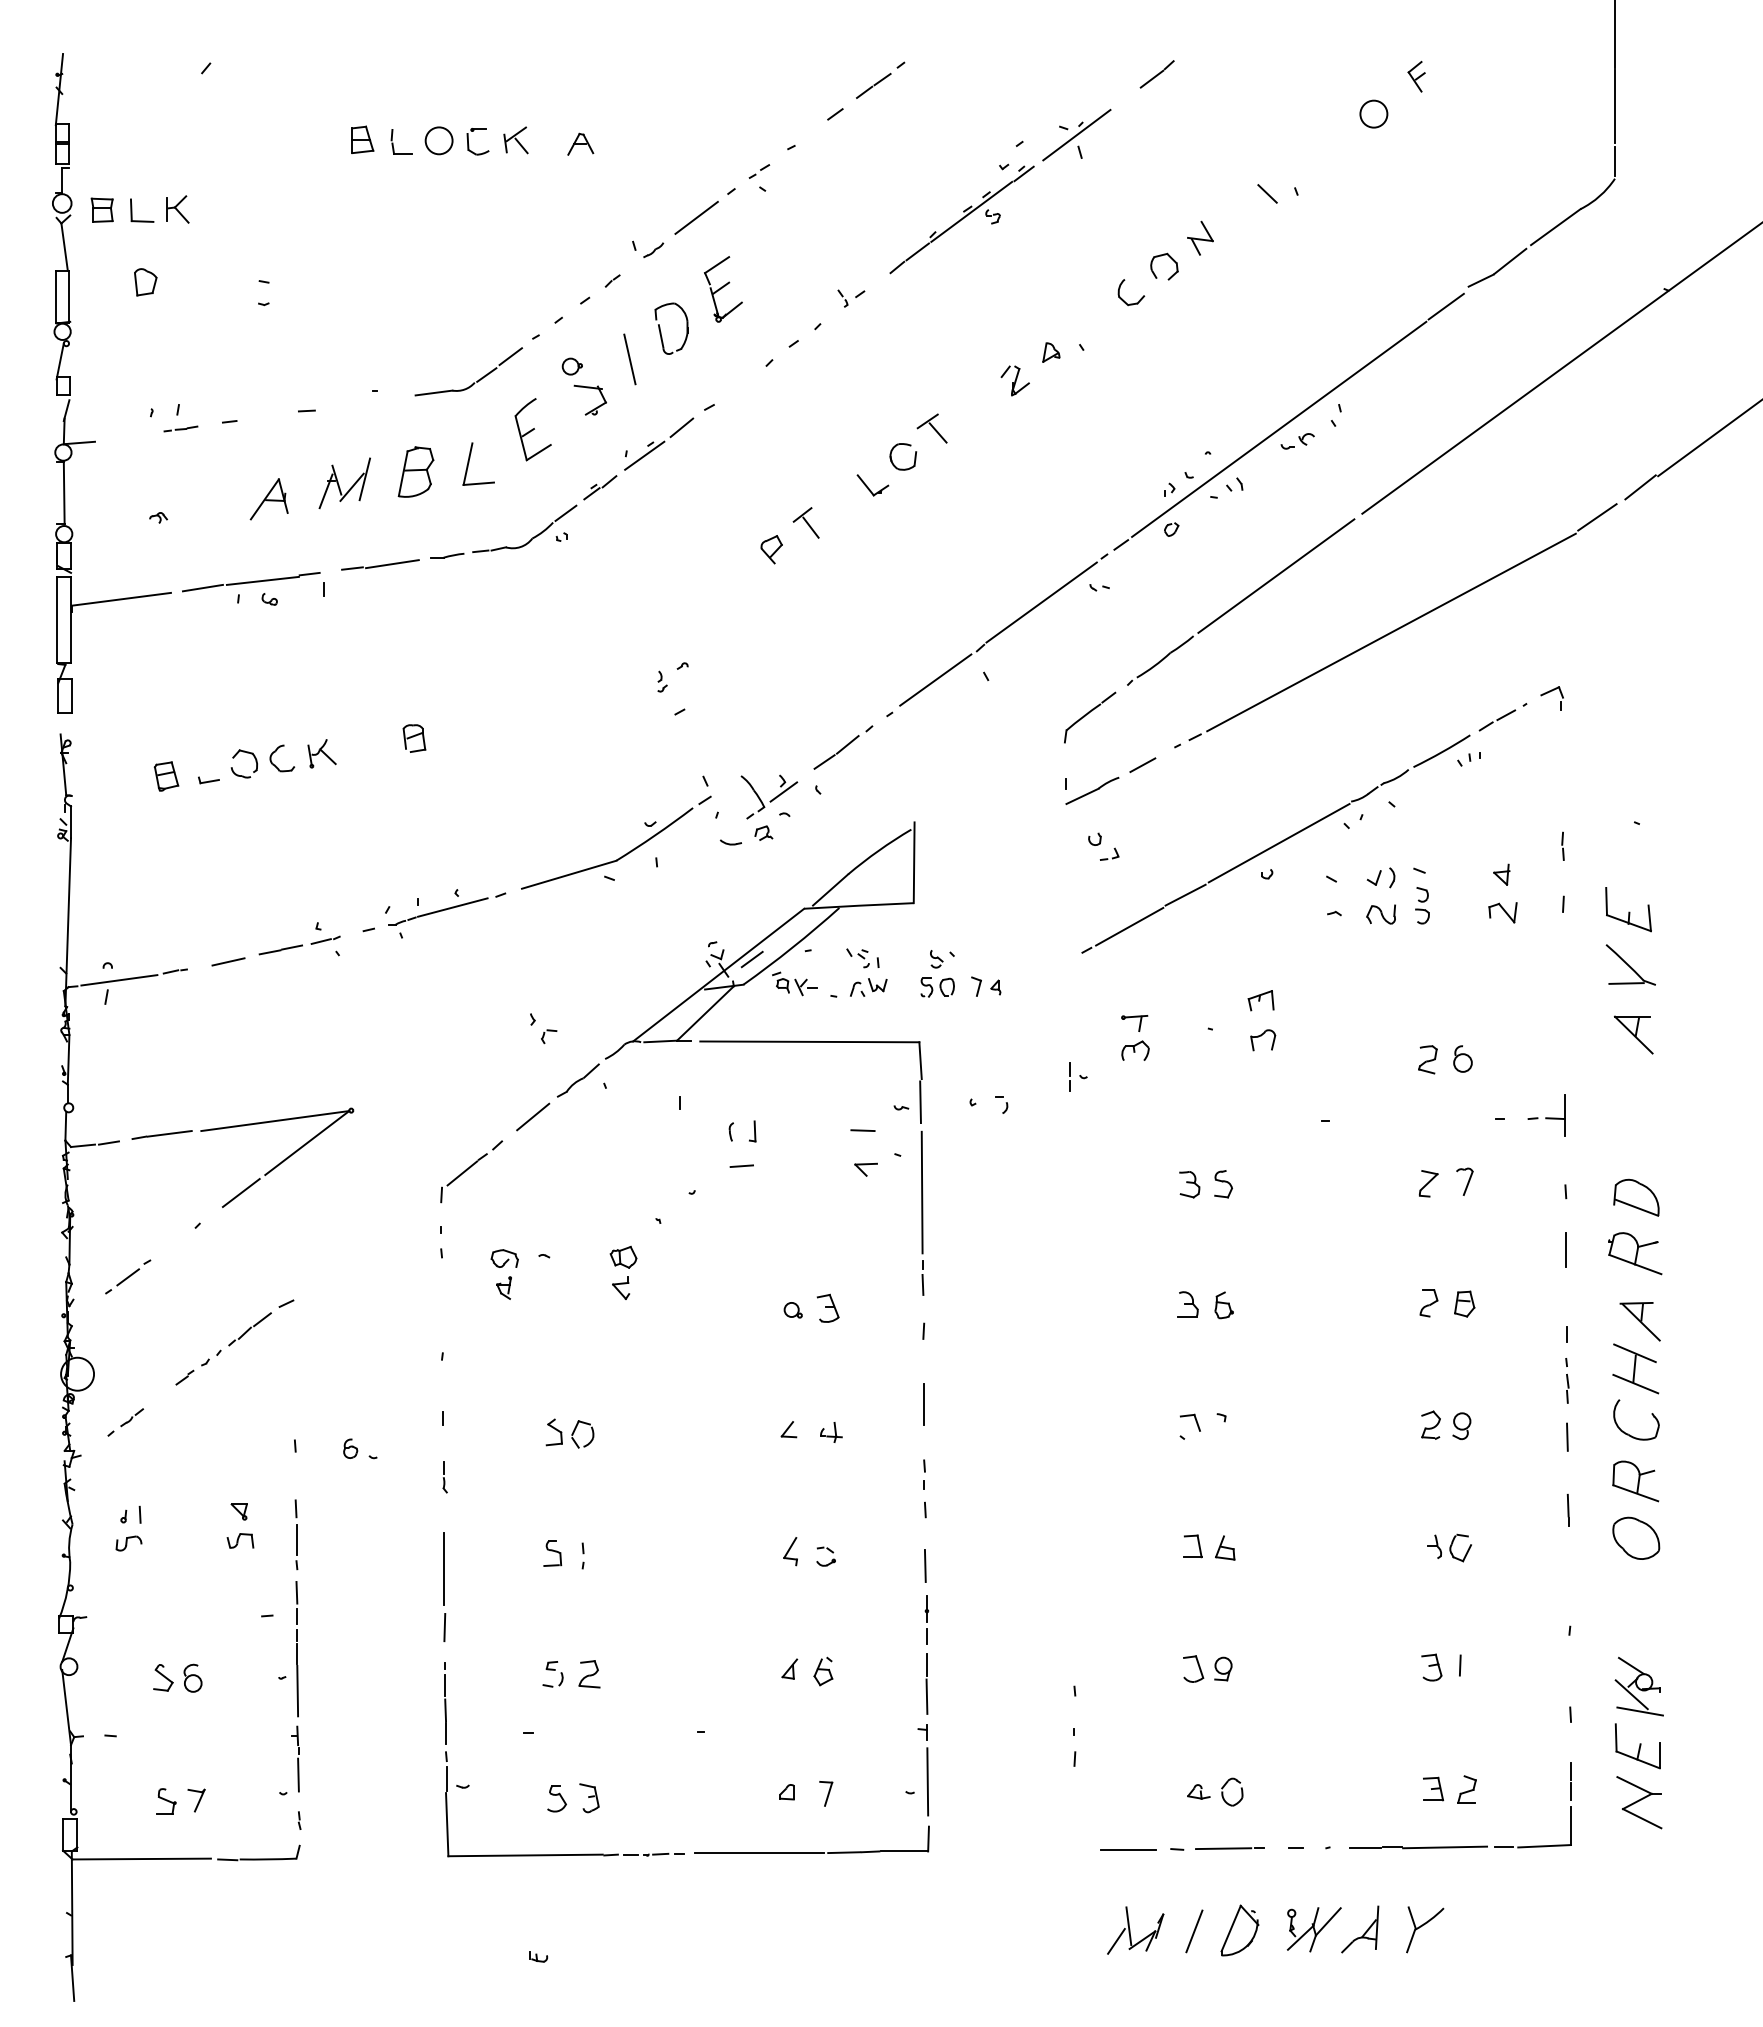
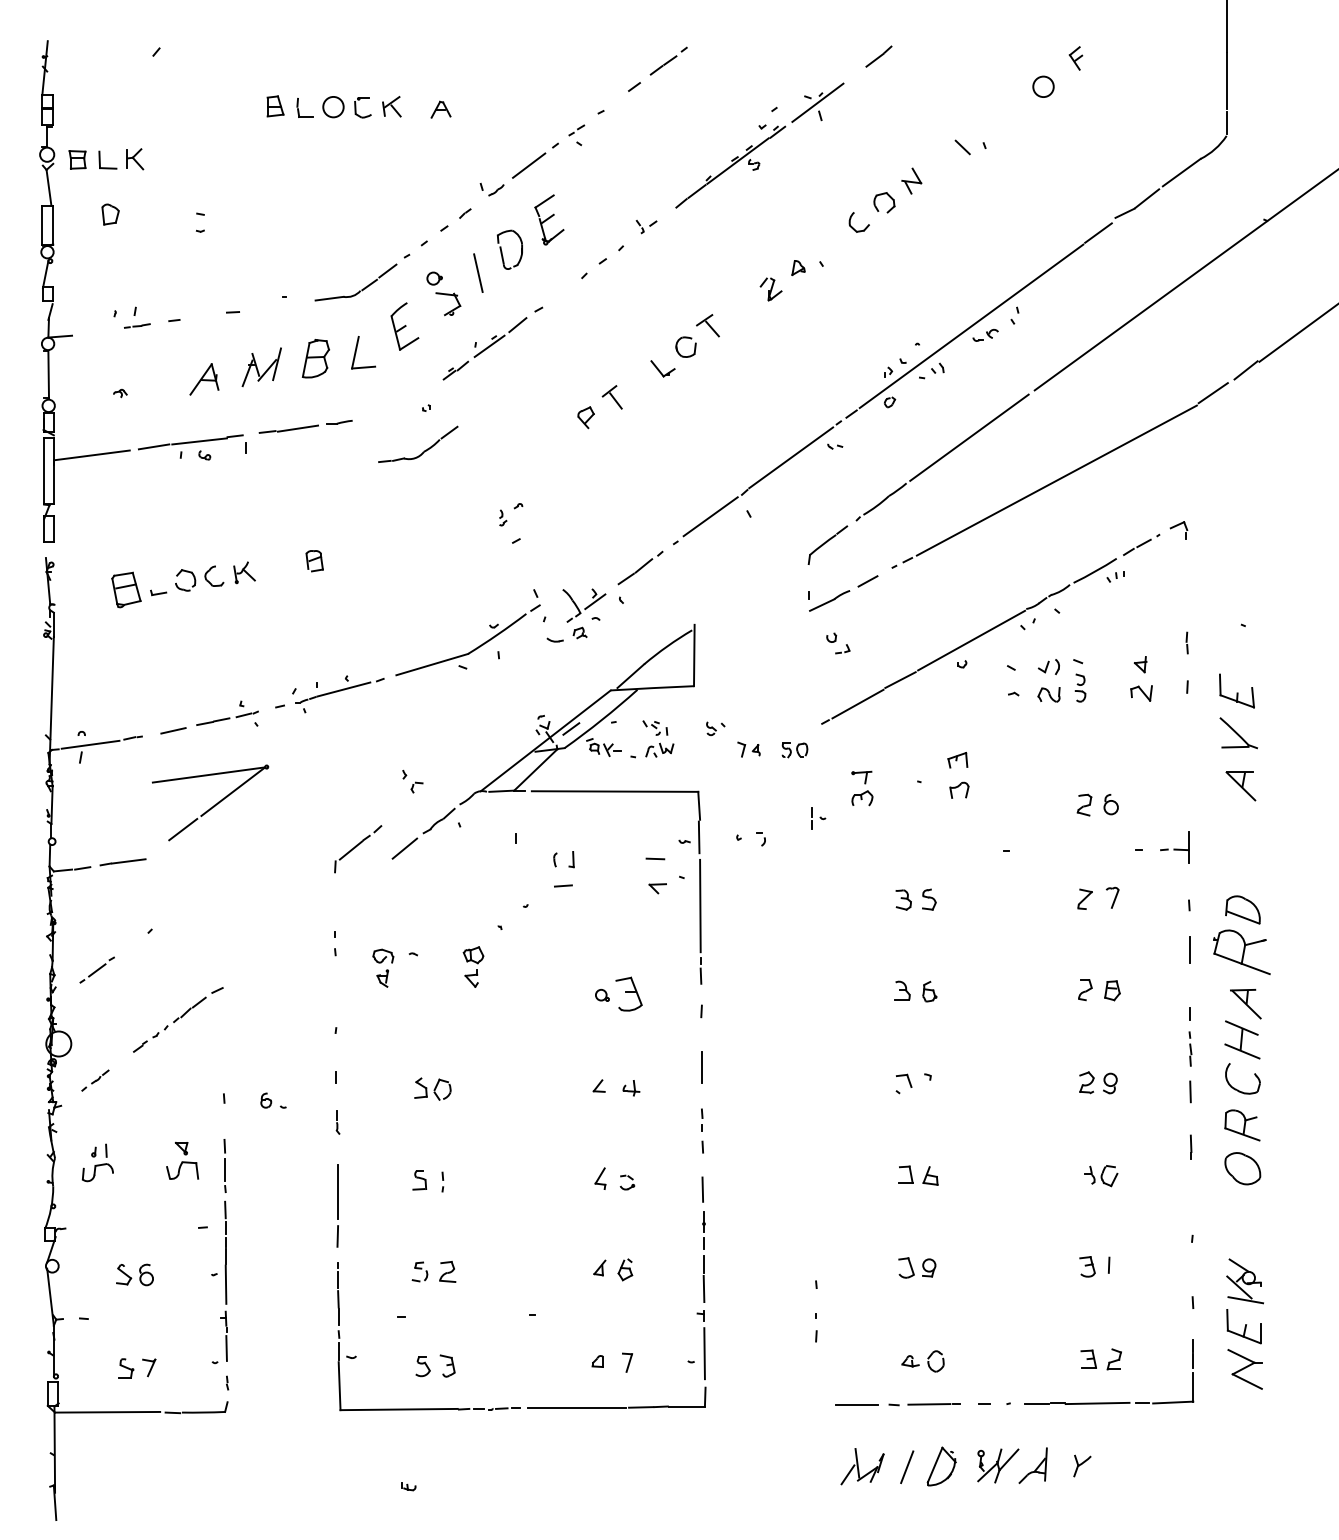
part: (533, 536) -> (424, 450), moved
part: (166, 776) -> (126, 589), size x1.6
part: (937, 987) -> (794, 750), moved
part: (277, 1157) -> (210, 802), moved
part: (471, 1171) -> (358, 848), moved
part: (1635, 1253) -> (1242, 952), size x1.4
part: (827, 1307) -> (628, 993), size x1.6
part: (240, 1540) -> (182, 1170), size x1.6
part: (128, 1543) -> (97, 1172), size x1.6
part: (1425, 1929) -> (1082, 1465), size x0.6

